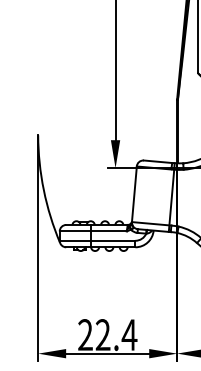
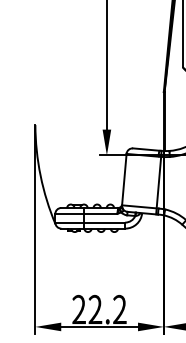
text: (129, 333) -> (119, 308), 22.4 -> 22.2

